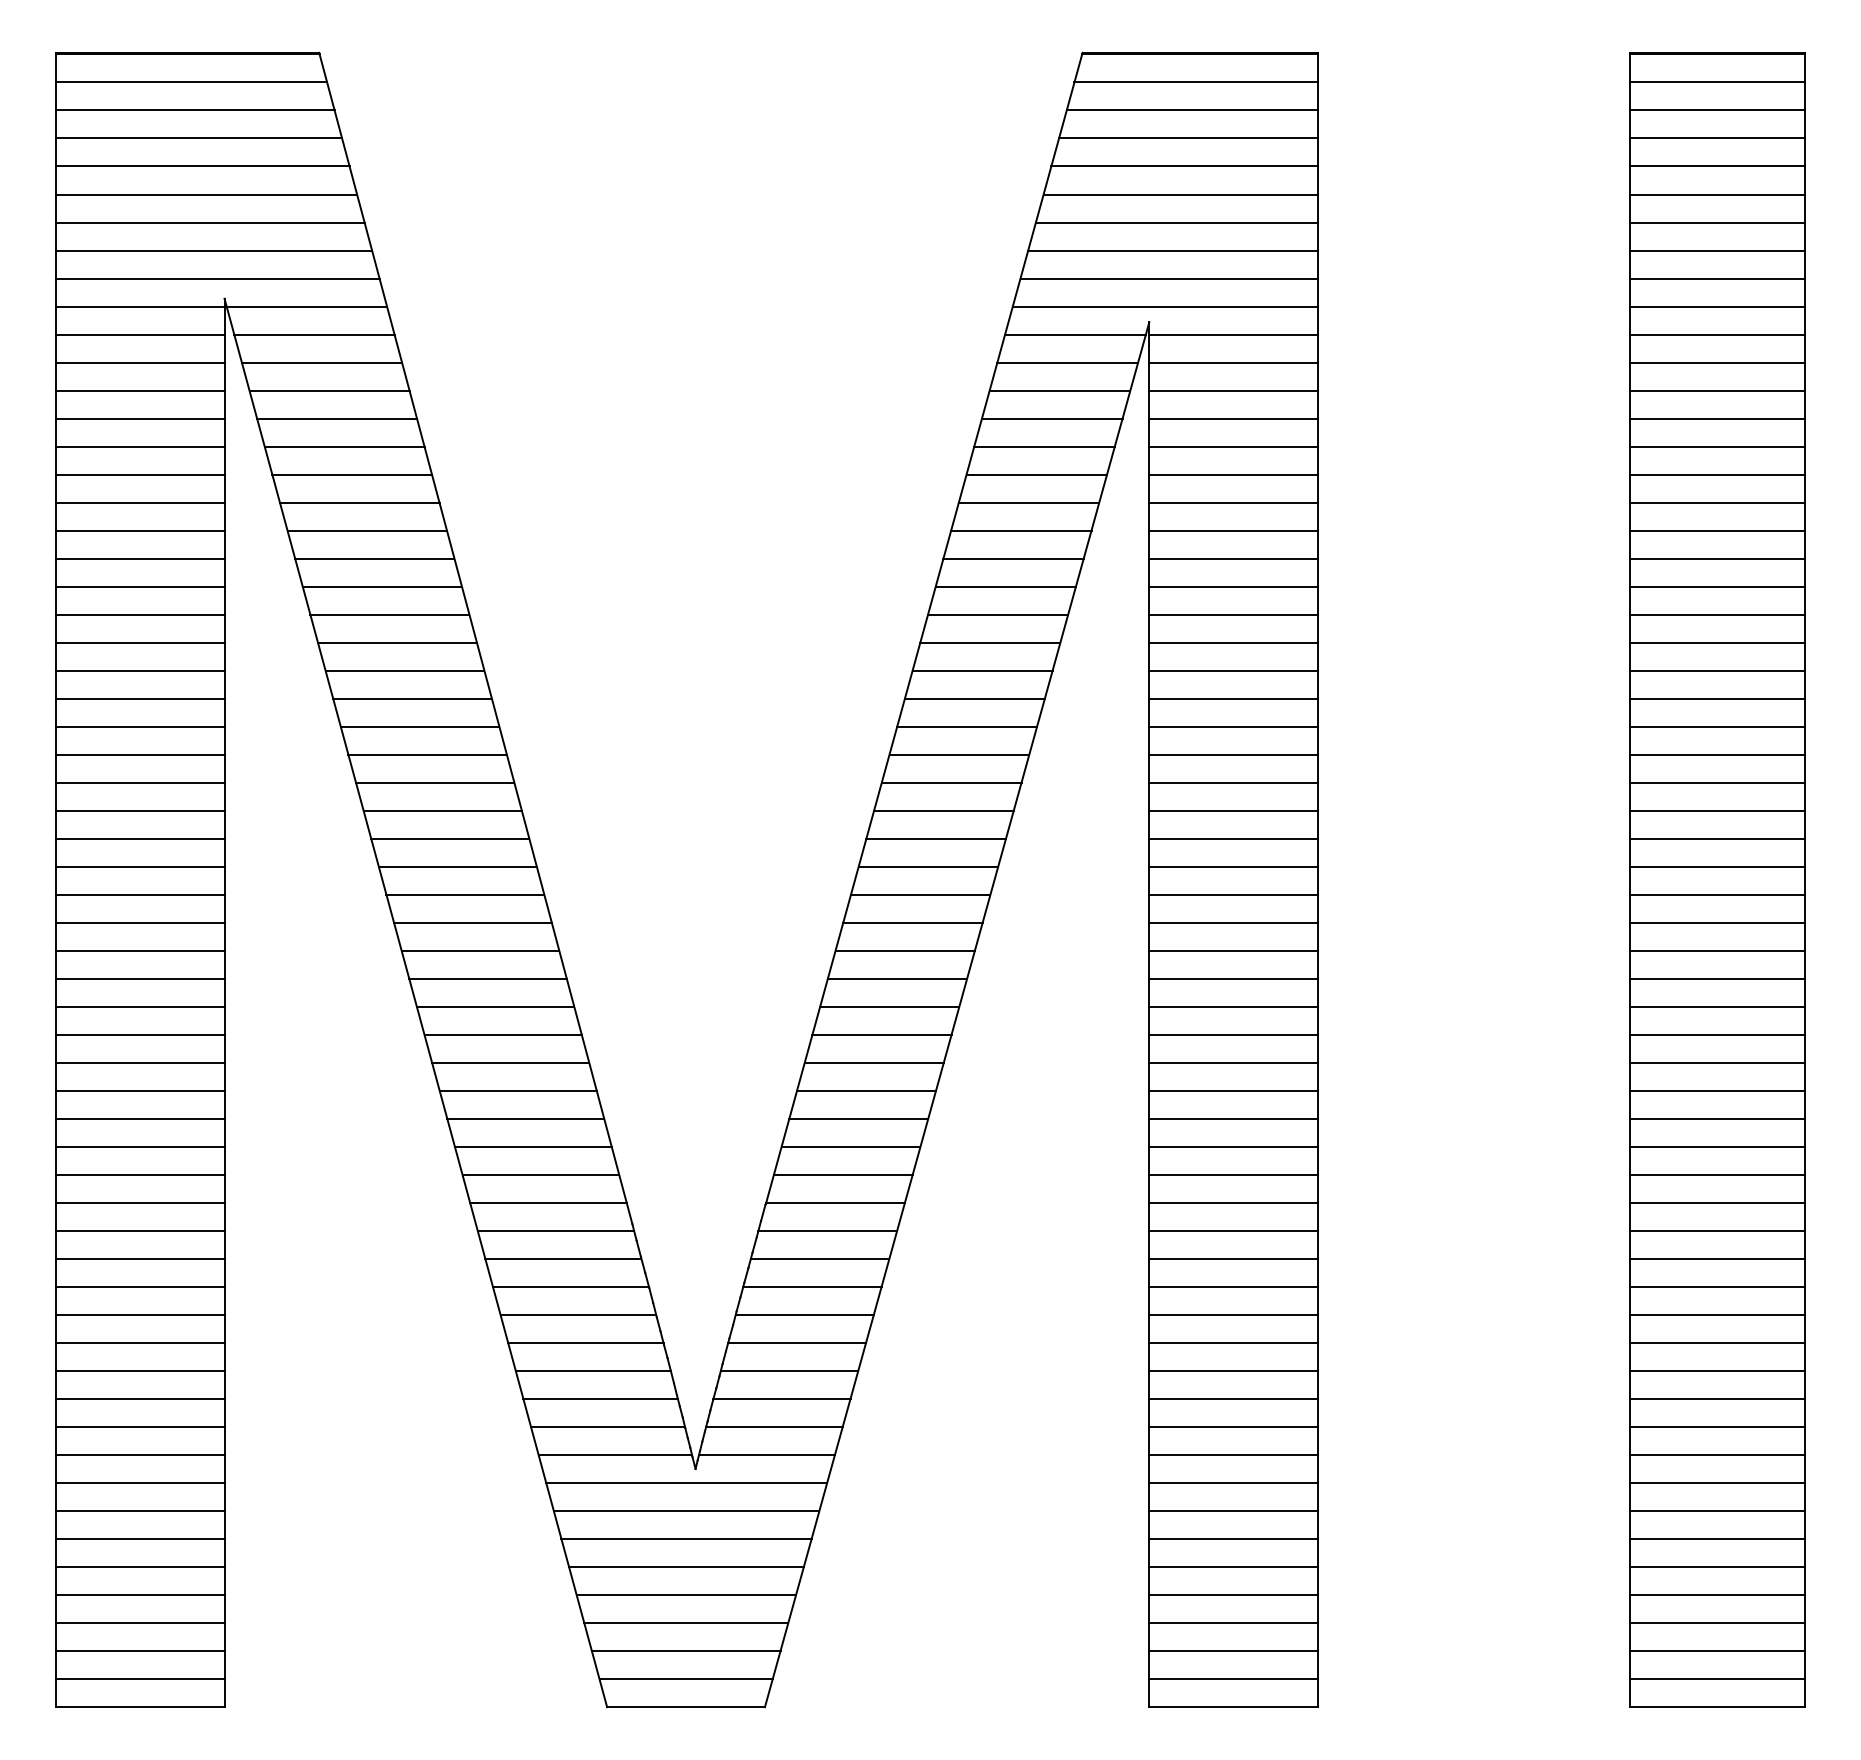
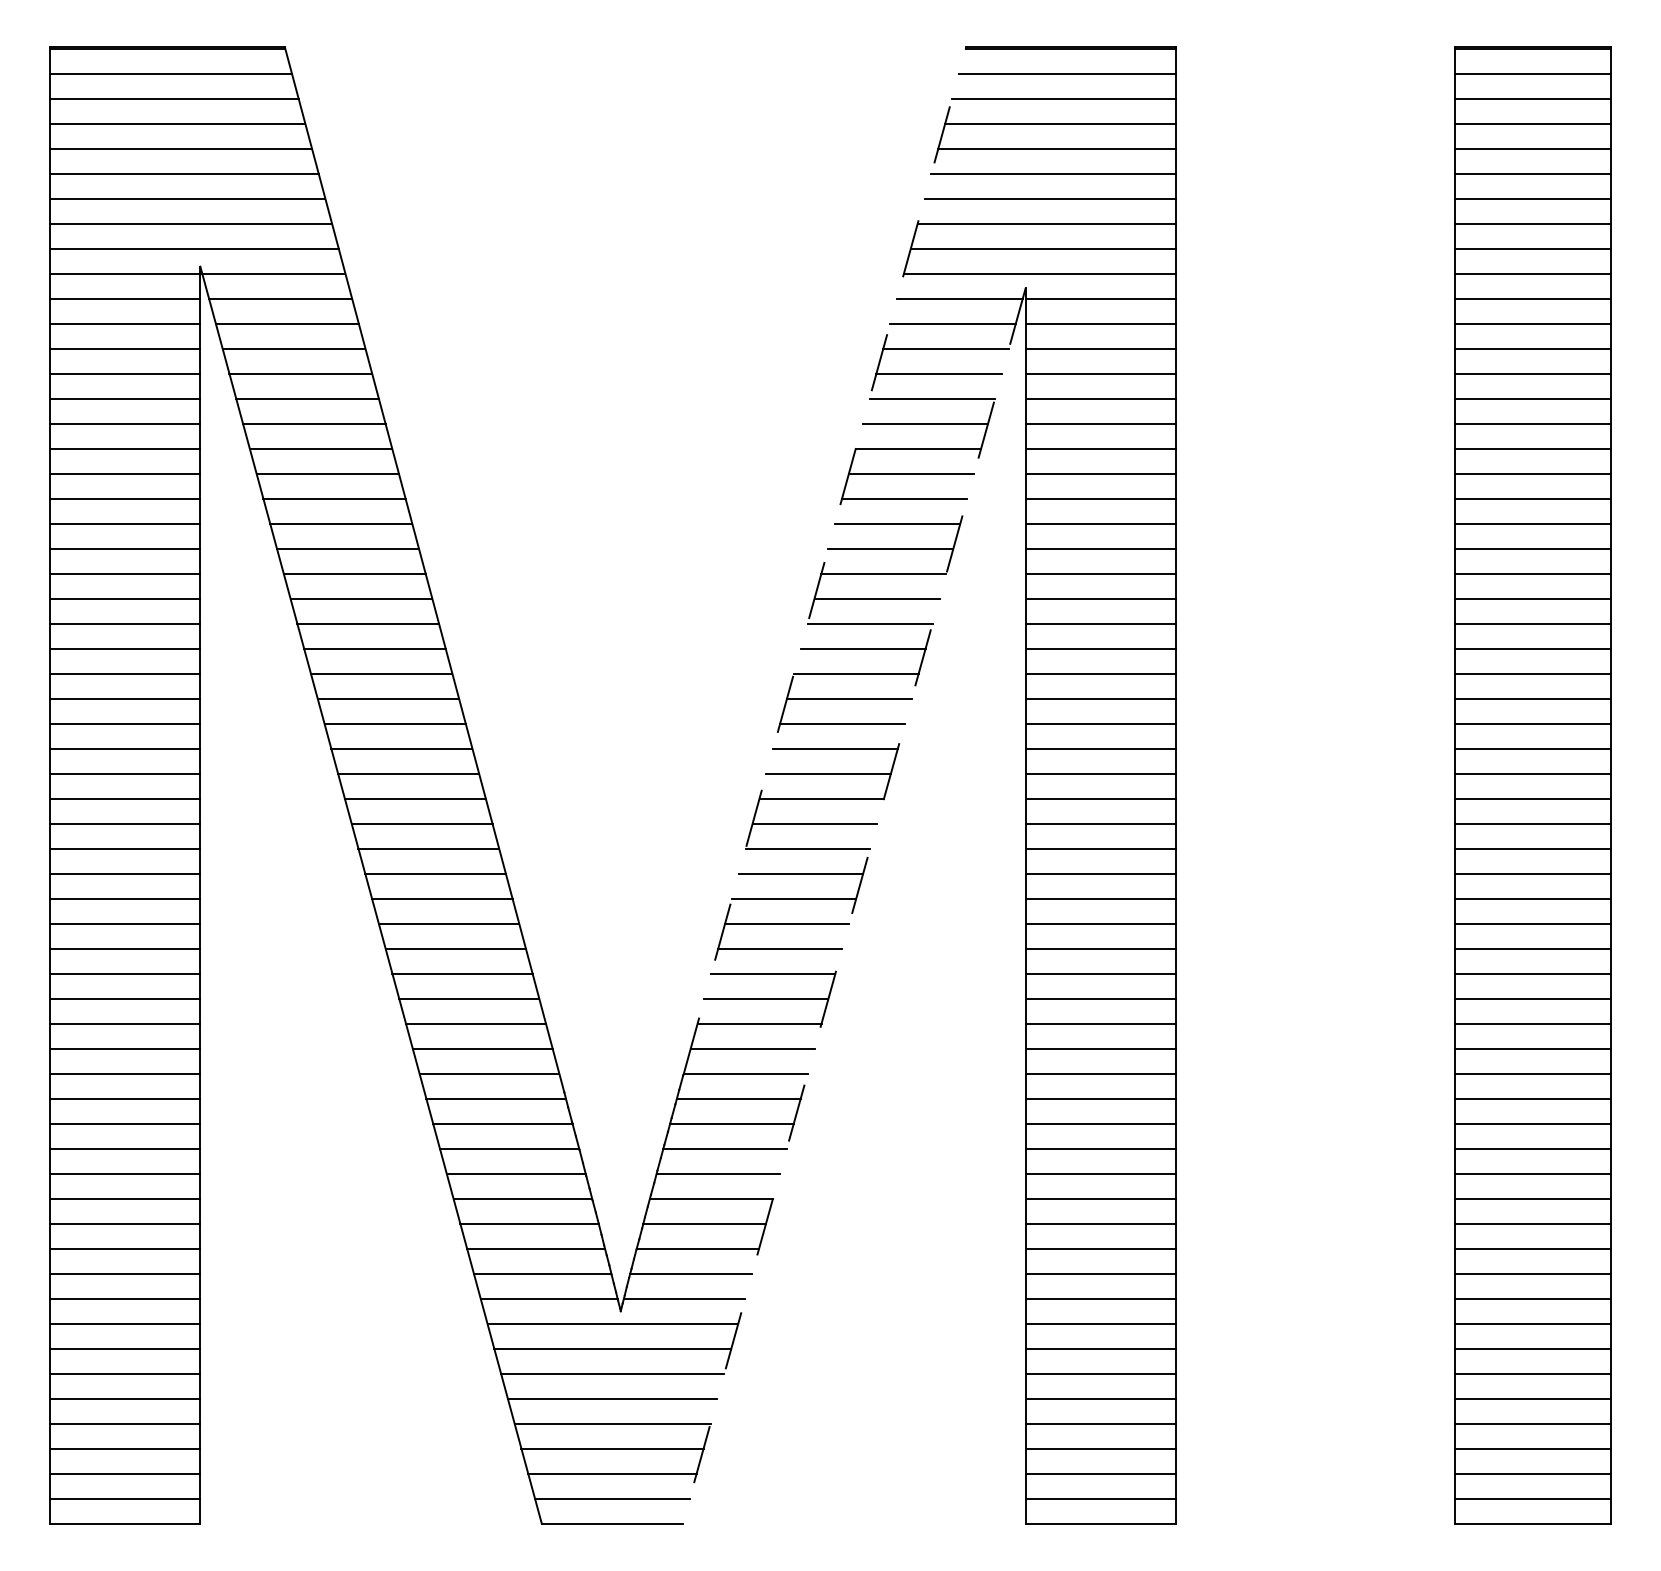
line: (924, 628) -> (825, 561), solid -> dashed
line: (957, 1014) -> (854, 905), solid -> dashed

